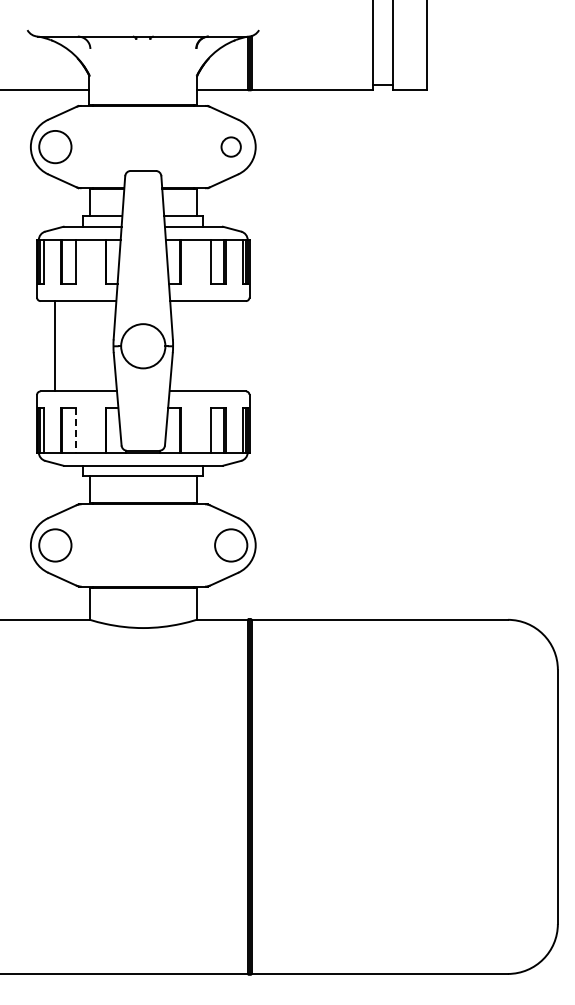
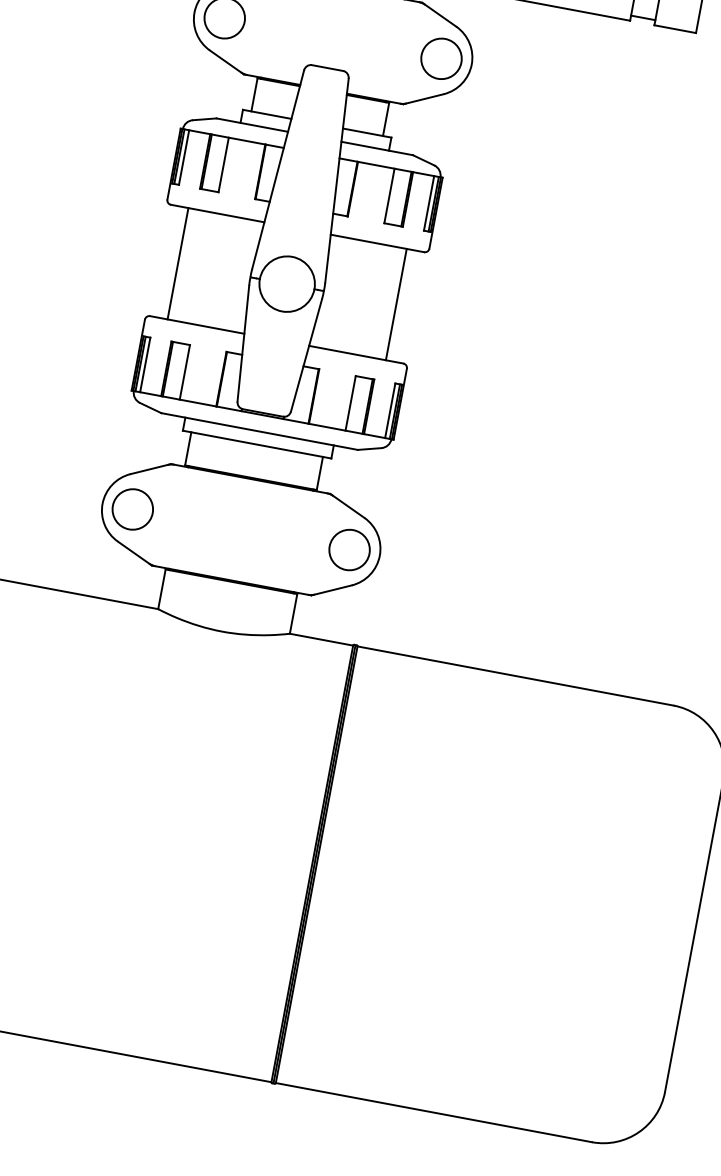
circle: (231, 146) -> (442, 58), size x1.67
line: (231, 346) -> (395, 304), added
line: (76, 430) -> (185, 372), dashed -> solid

